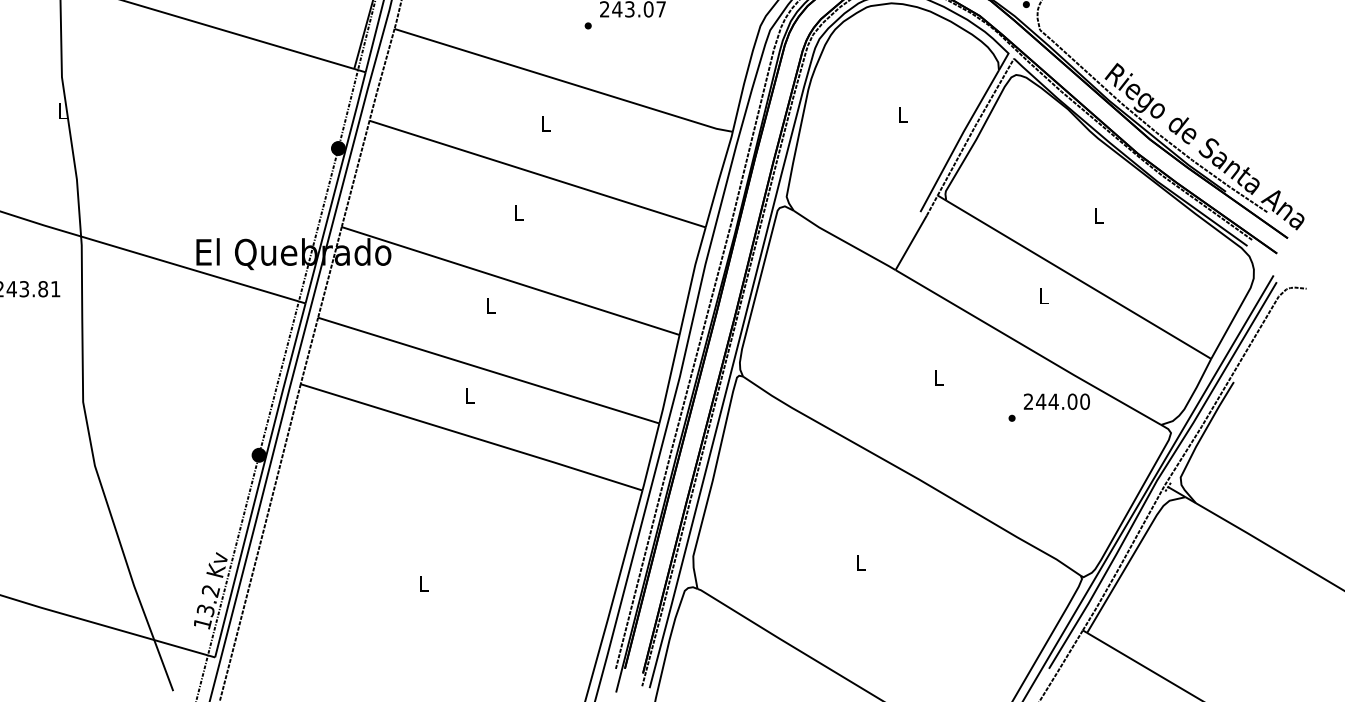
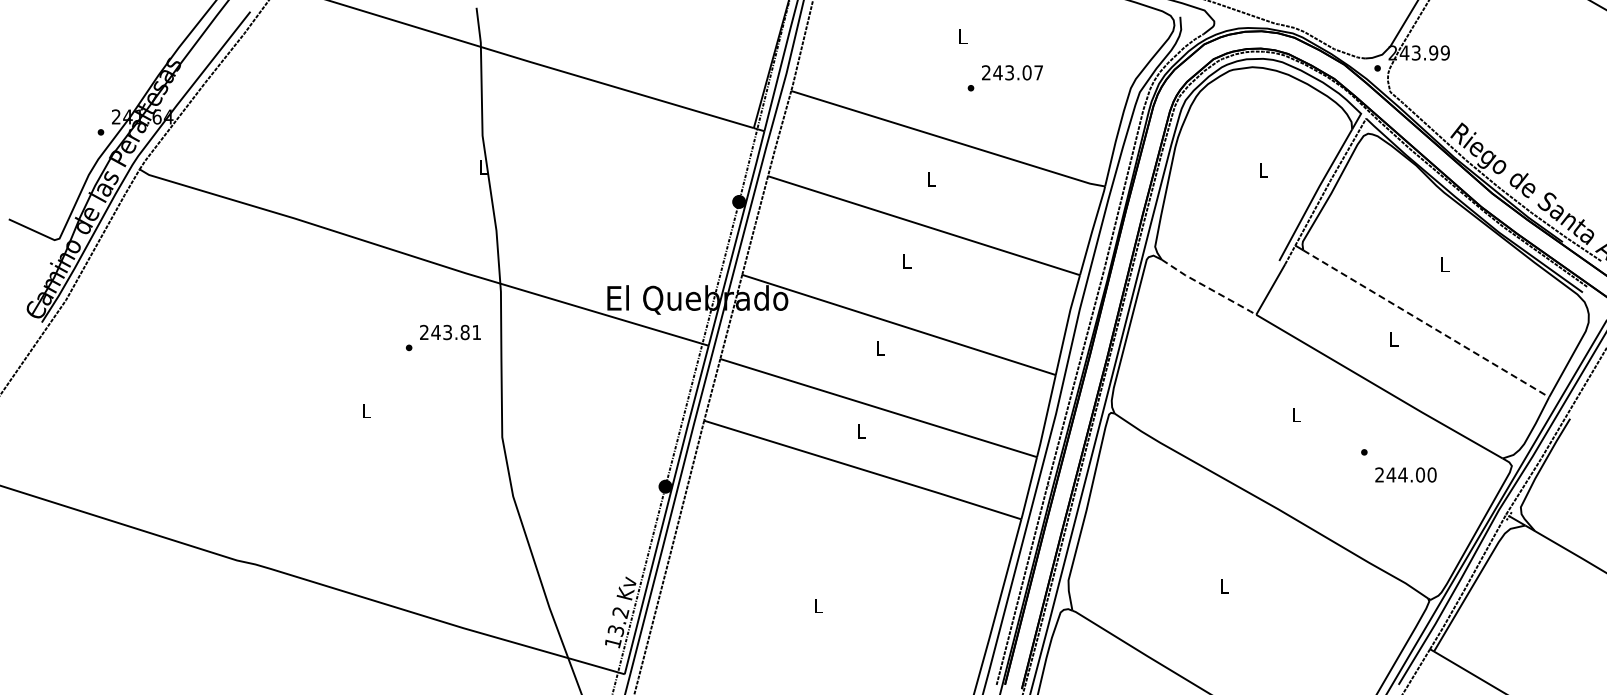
line: (844, 241) -> (1208, 288), solid -> dashed
line: (1079, 280) -> (1426, 324), solid -> dashed
text: (1056, 401) -> (1405, 474), moved

